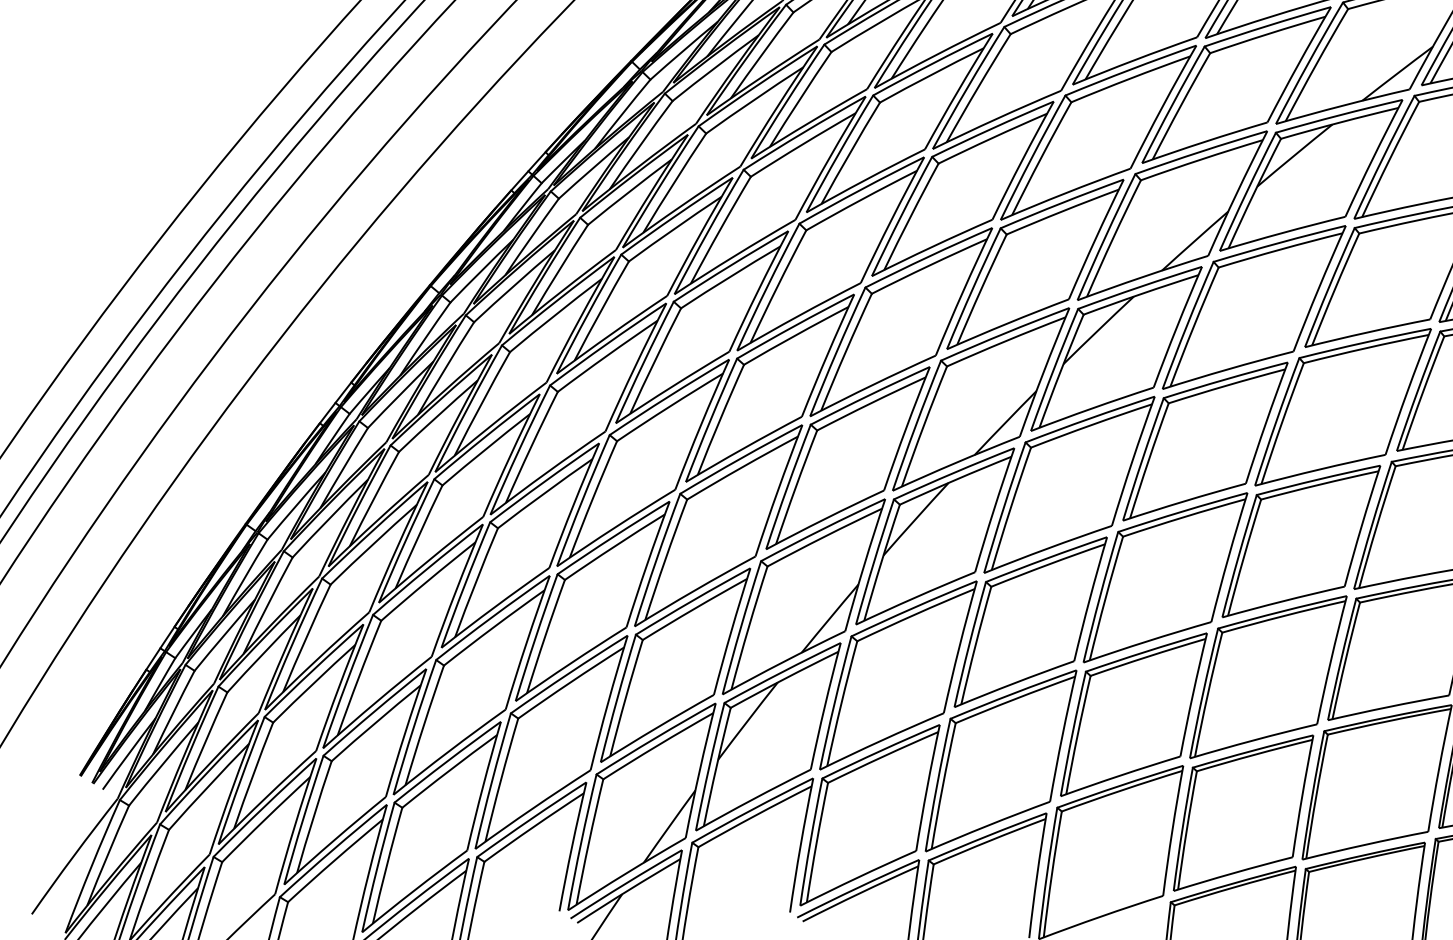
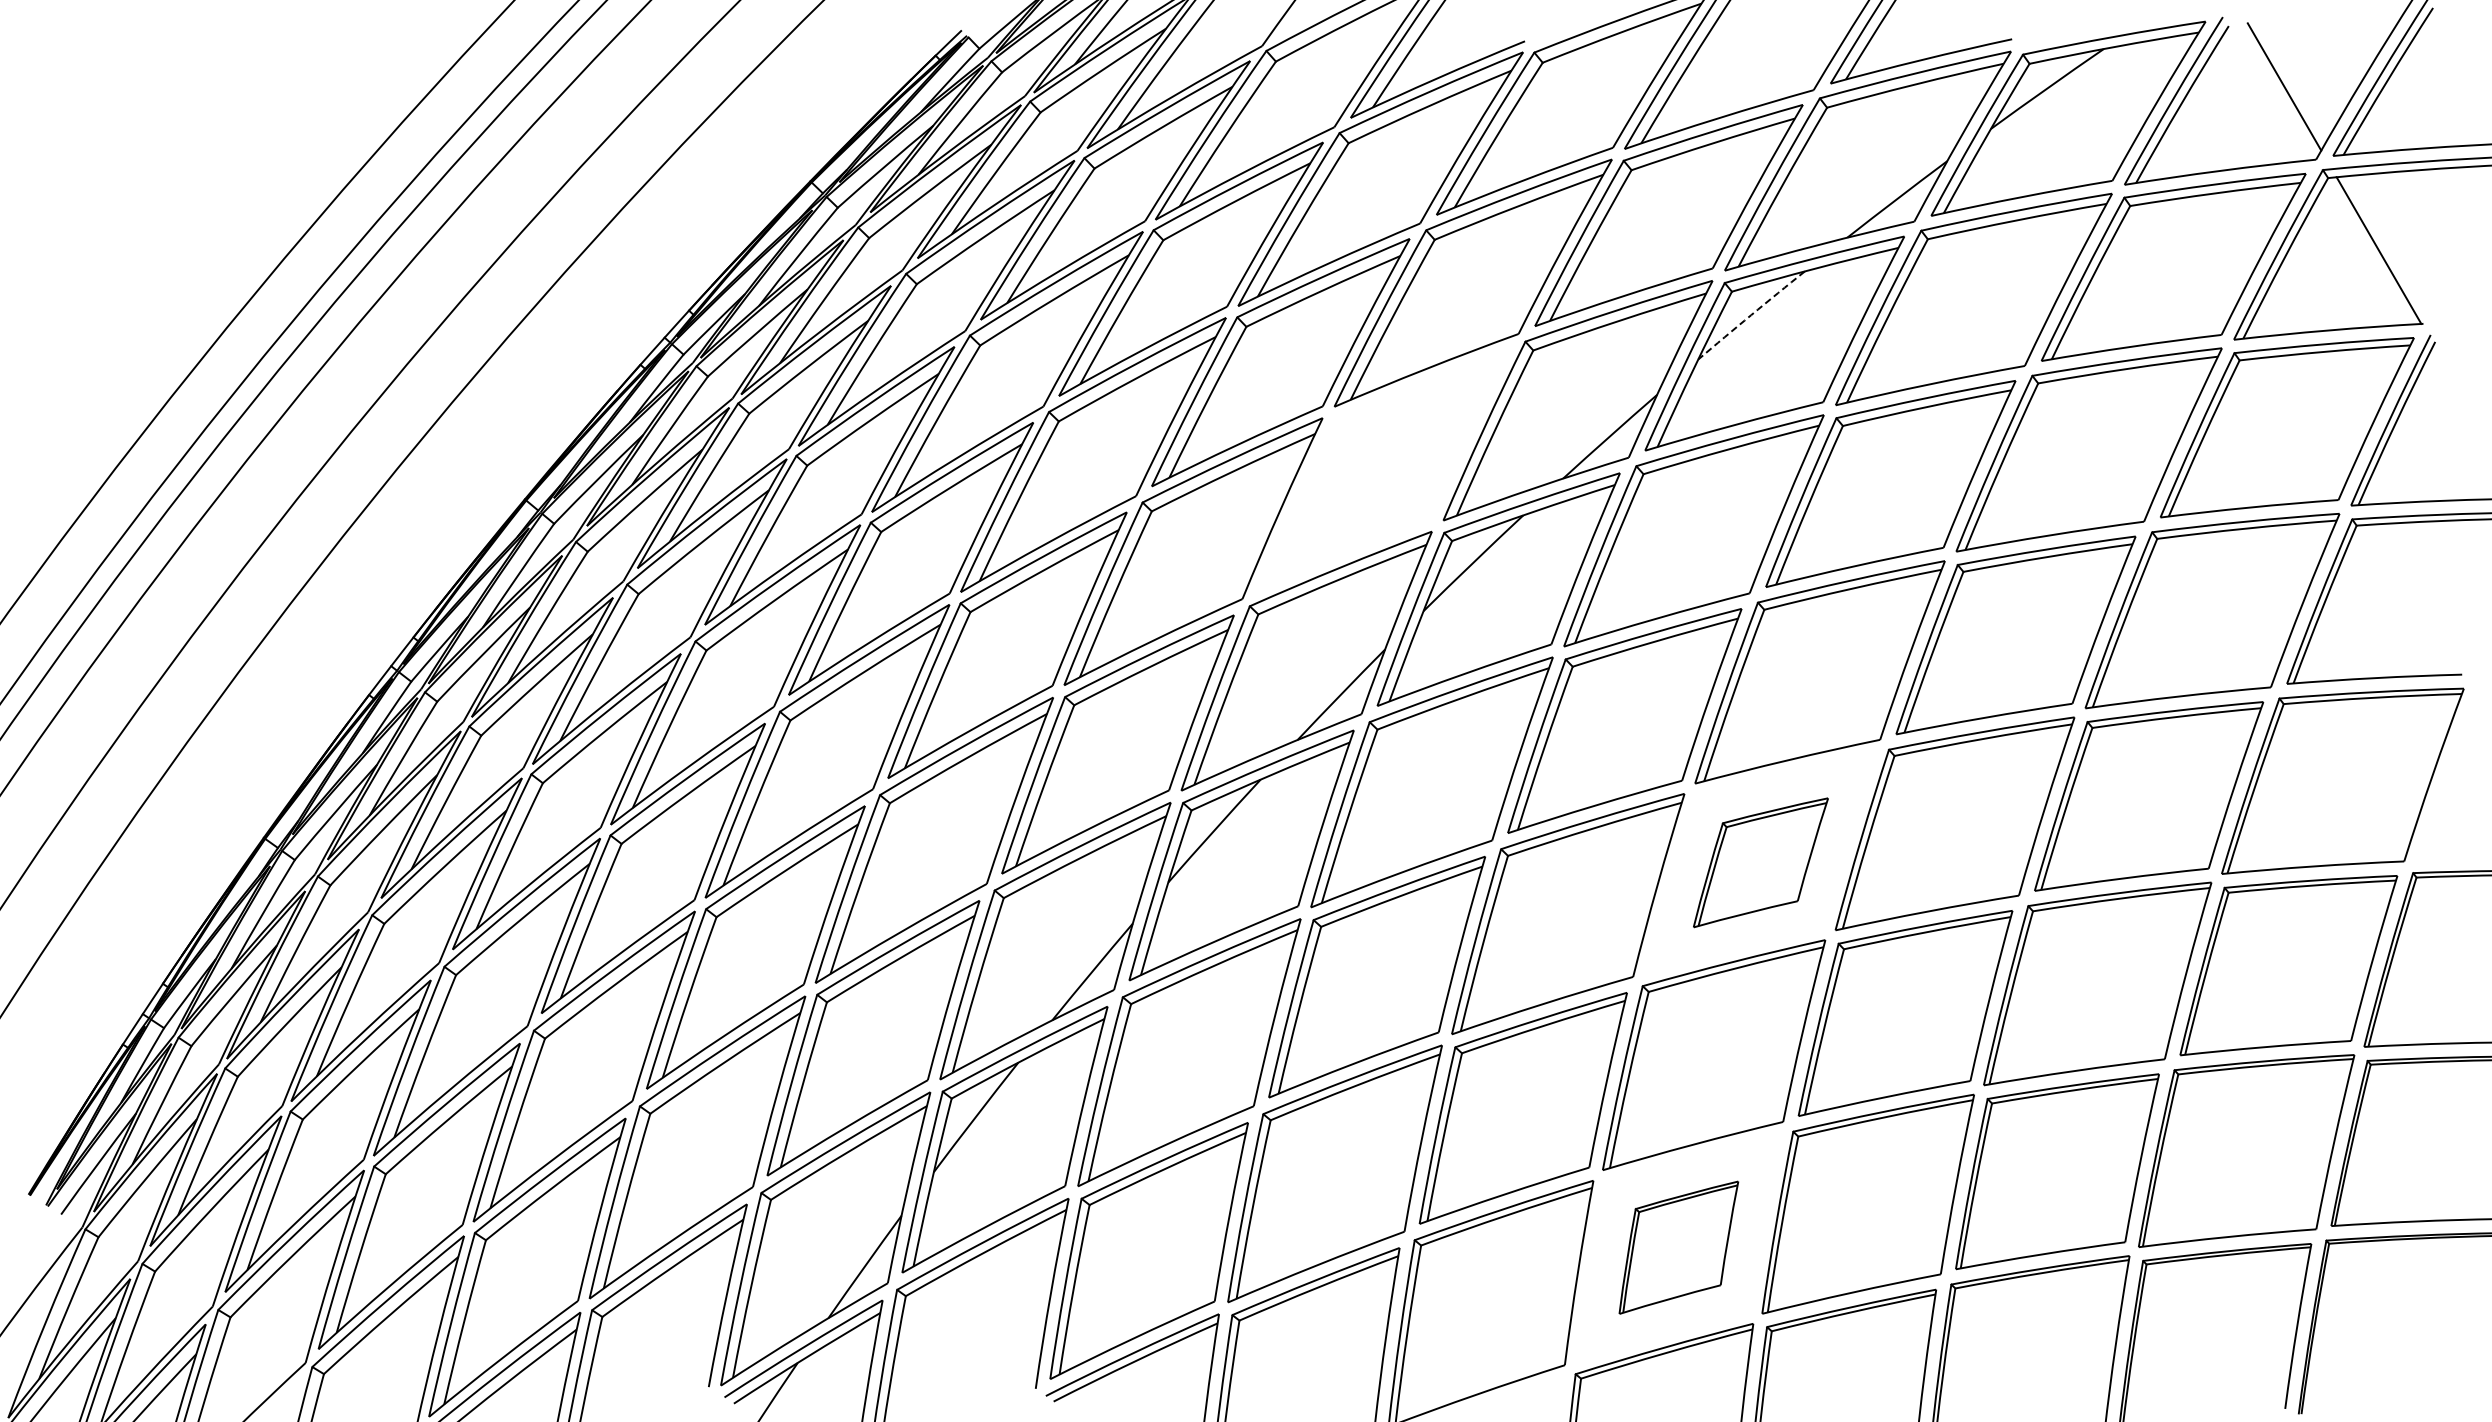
arc: (1294, 155) -> (1751, 315), solid -> dashed
part: (1035, 264) -> (1383, 469), removed
part: (1301, 541) -> (1760, 862), size x0.6
part: (1243, 812) -> (1678, 1247), size x0.6

